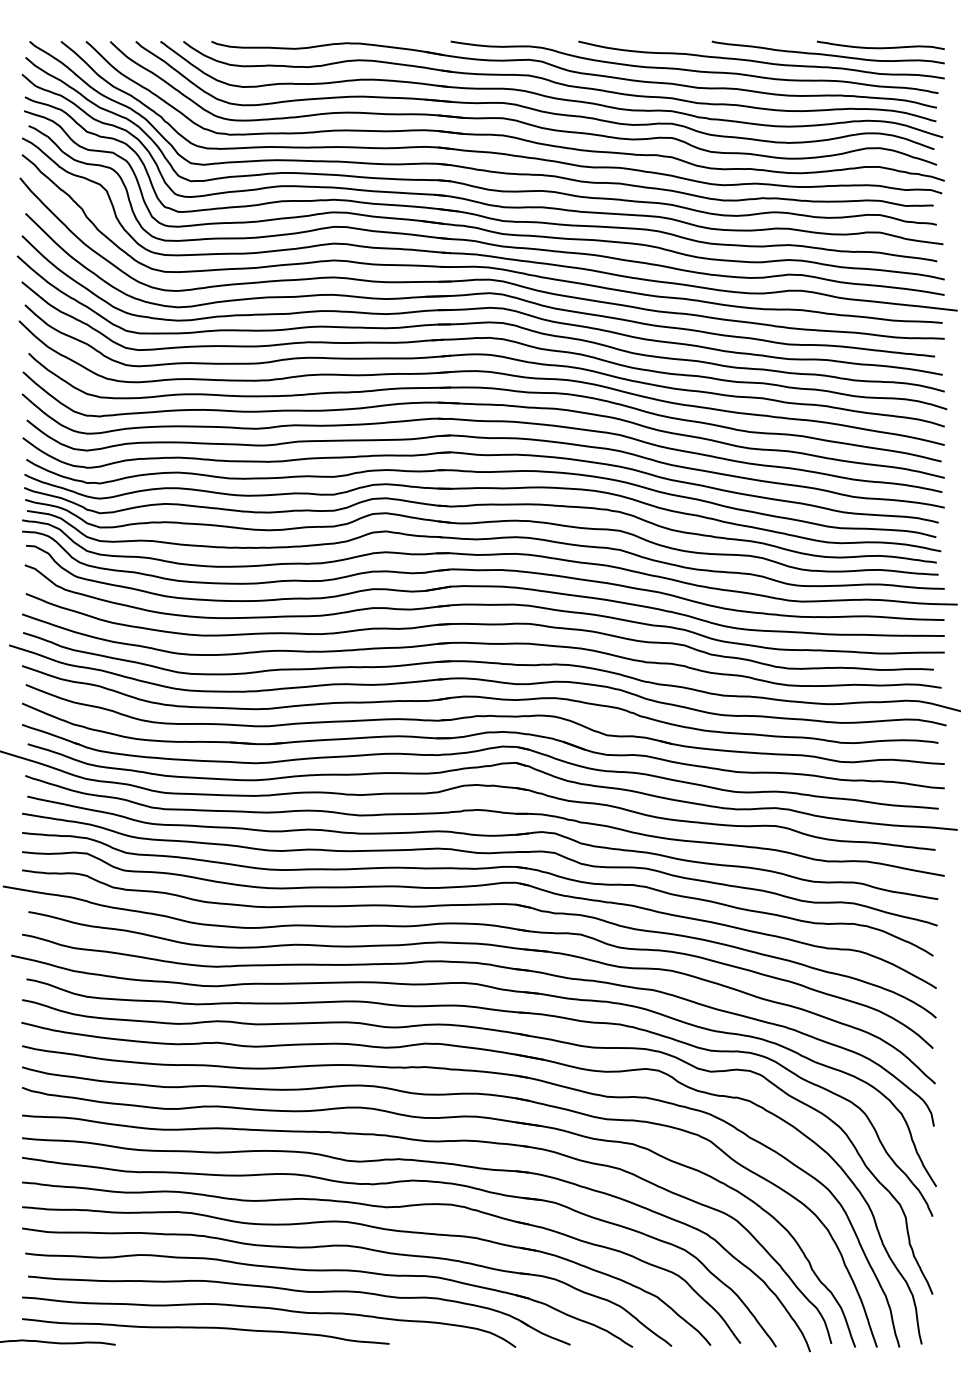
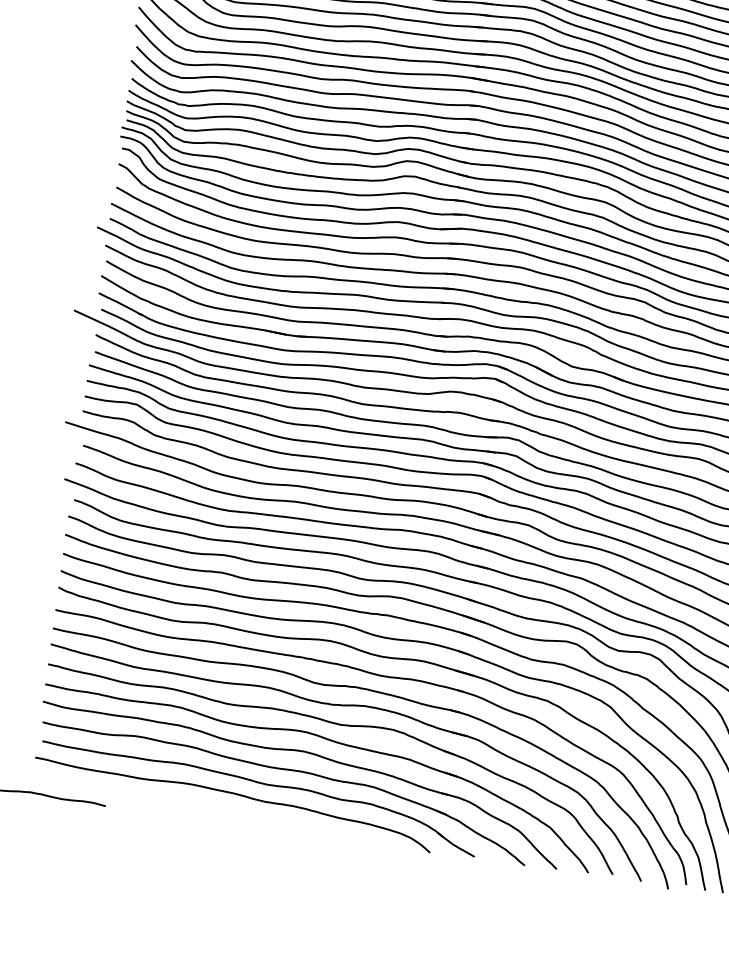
curve: (205, 1328) -> (180, 803), removed

